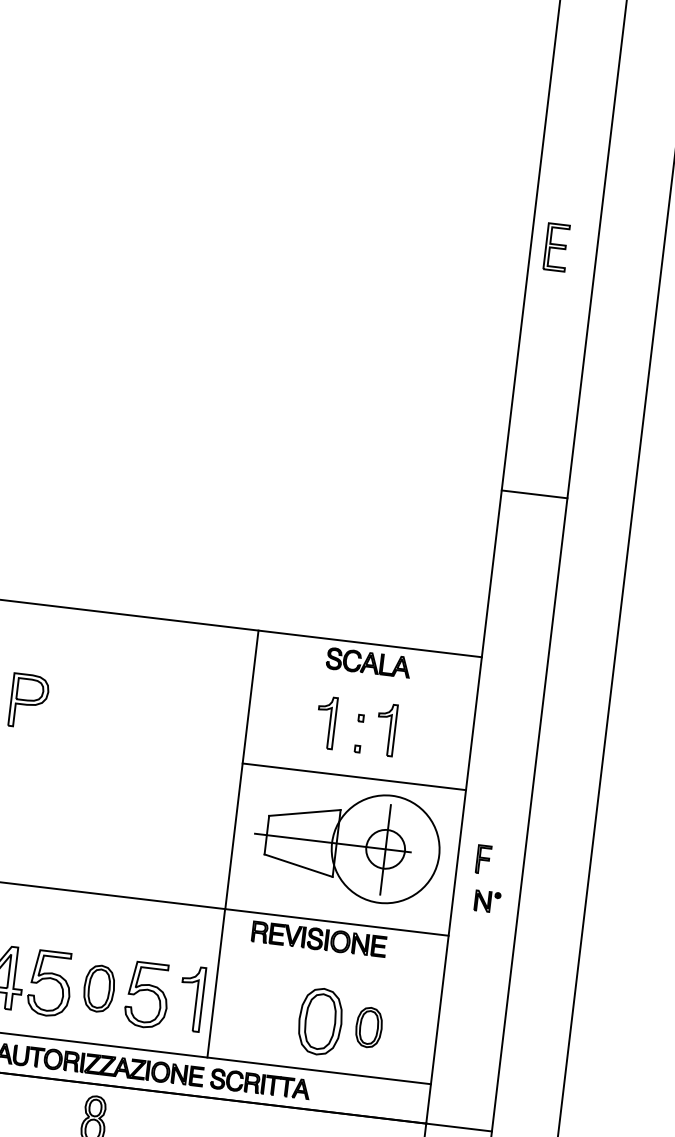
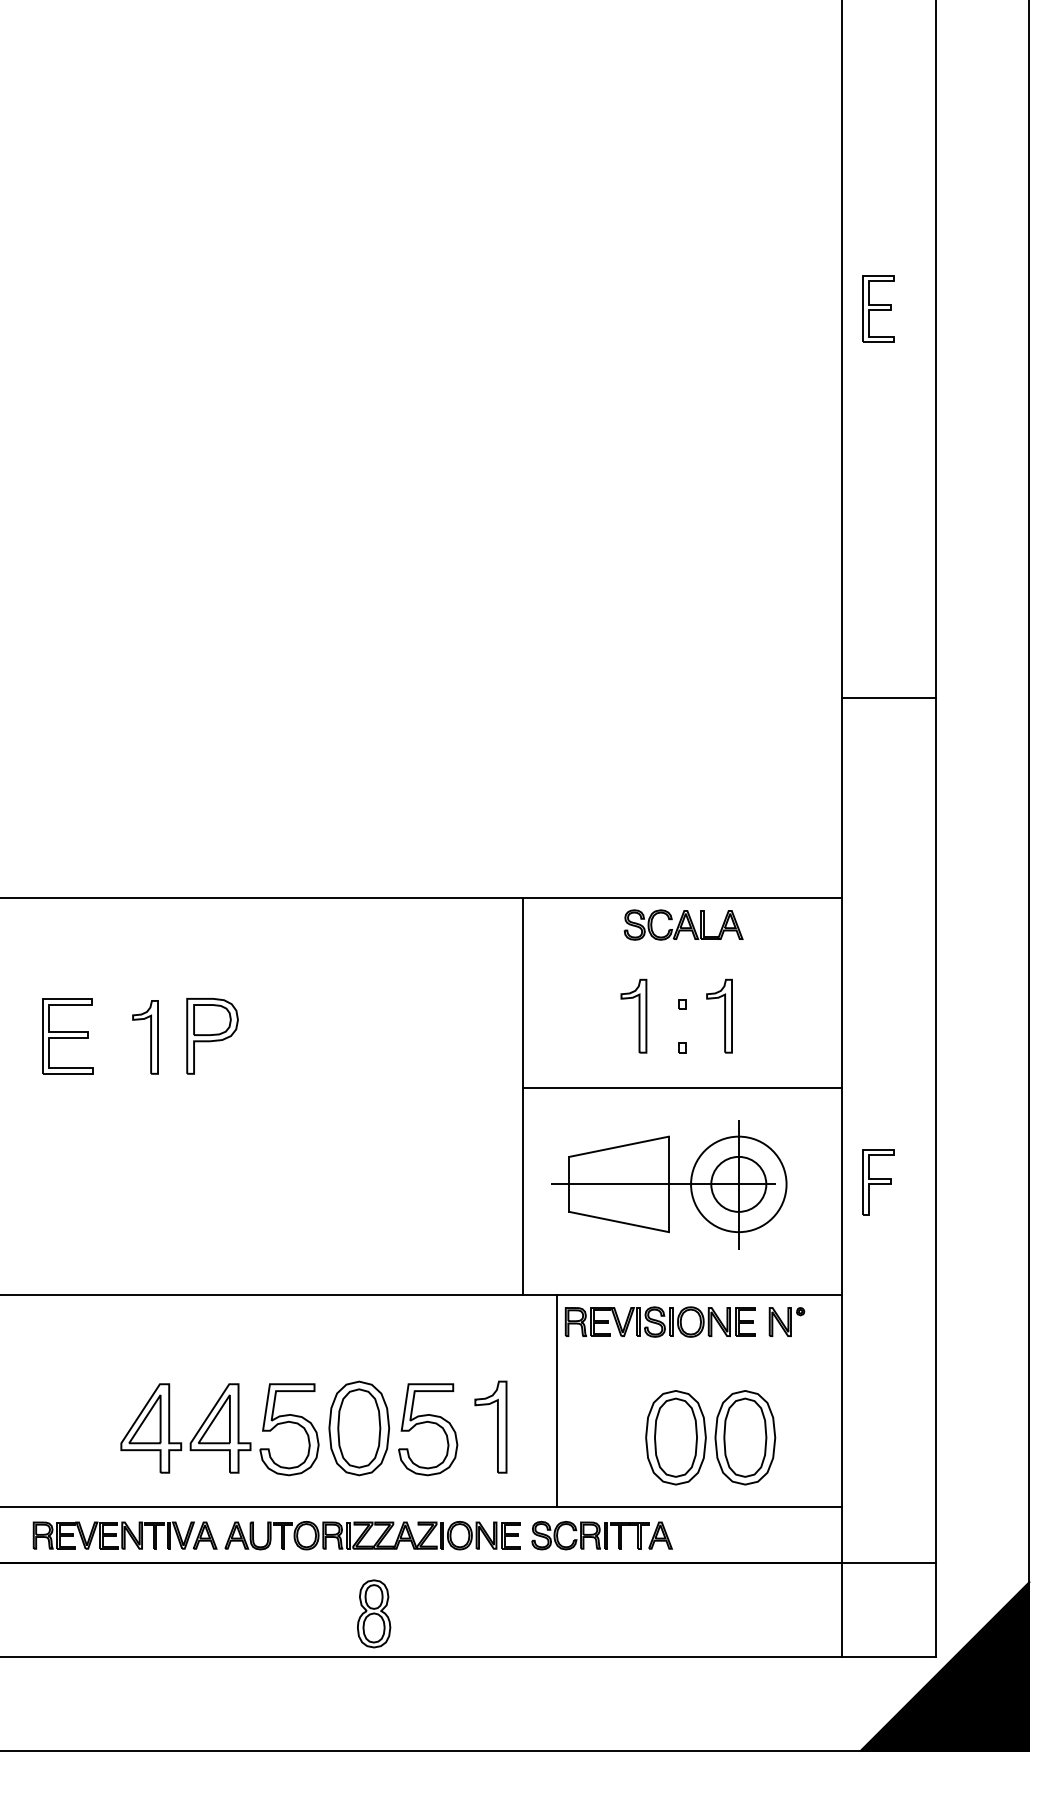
line: (534, 494) -> (888, 698), moved
circle: (385, 849) -> (738, 1184), size x0.62
part: (483, 859) -> (878, 1182), size x1.67
part: (487, 901) -> (786, 1321), moved
line: (216, 983) -> (557, 1401), moved
part: (99, 988) -> (359, 1428), size x1.43
part: (369, 1027) -> (745, 1437), size x1.67

